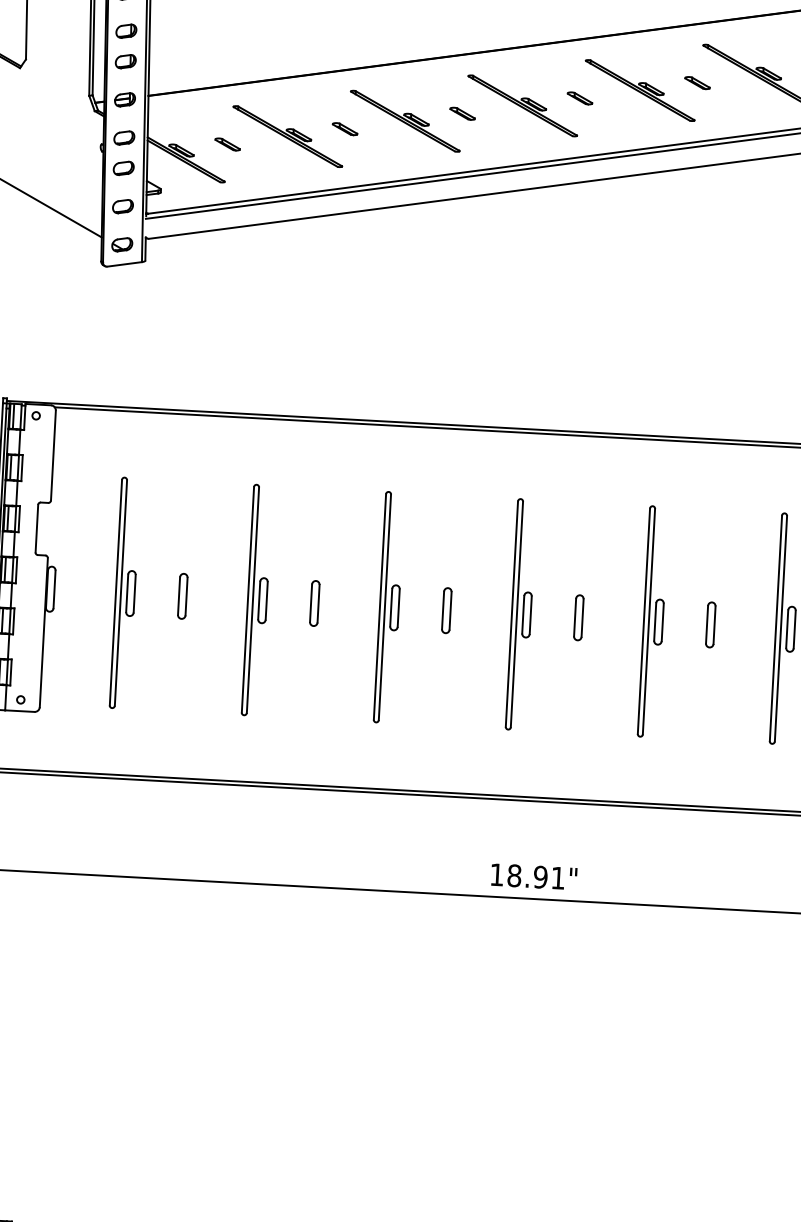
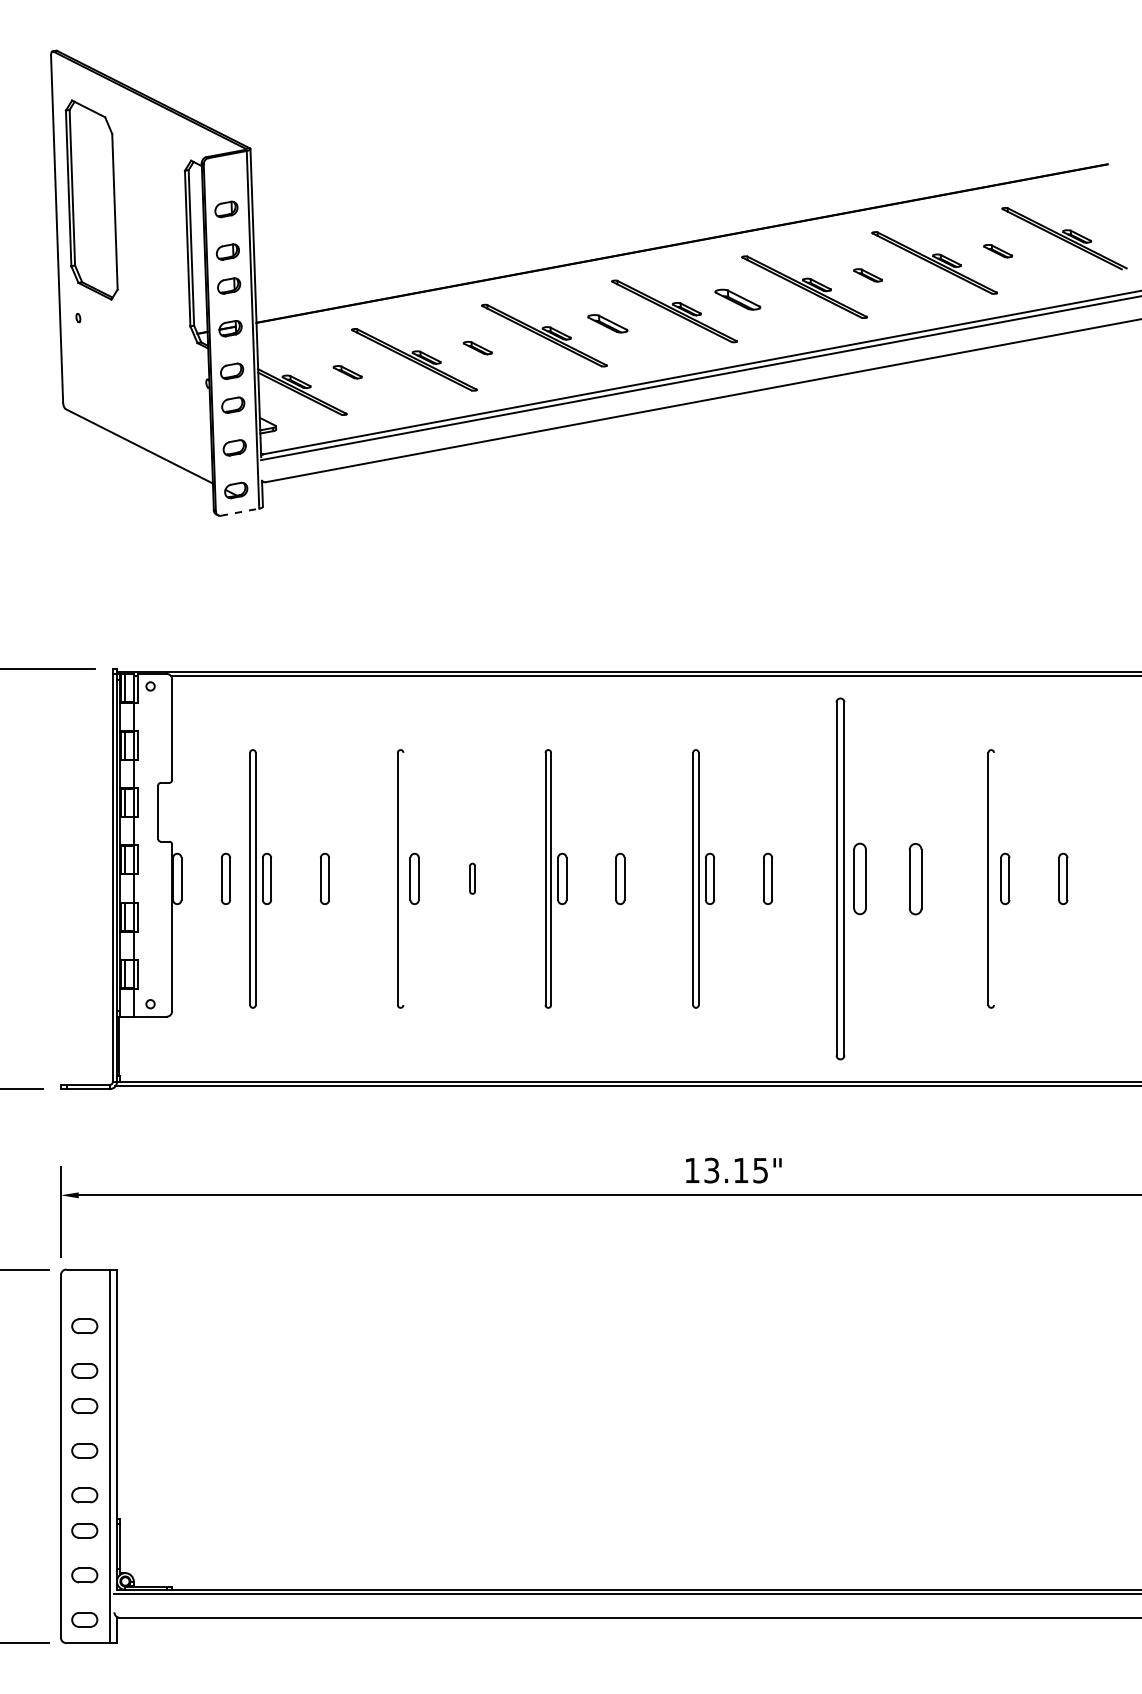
part: (579, 98) -> (737, 299), size x1.6
part: (462, 113) -> (607, 323), size x1.4
line: (125, 264) -> (240, 512), solid -> dashed
part: (93, 591) -> (225, 878), added
line: (253, 599) -> (403, 878), removed
part: (314, 603) -> (472, 878), size x0.6
part: (653, 621) -> (851, 878), size x1.4
part: (710, 624) -> (915, 878), size x1.4
line: (781, 628) -> (994, 878), removed
text: (535, 876) -> (735, 1170), 18.91" -> 13.15"

